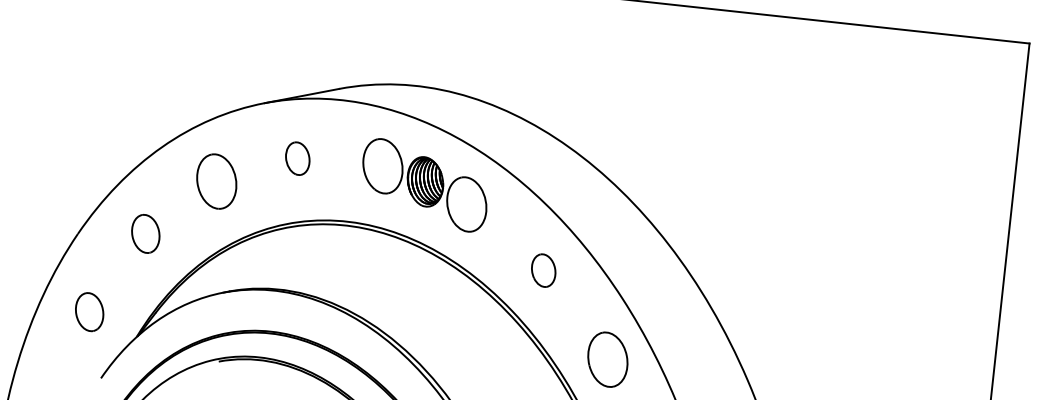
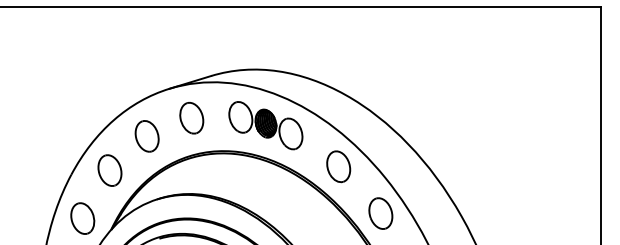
part: (297, 158) -> (191, 118), size x1.67
part: (144, 233) -> (109, 170), size x1.43
part: (543, 269) -> (338, 166), size x1.67
part: (89, 311) -> (82, 218), size x1.43

